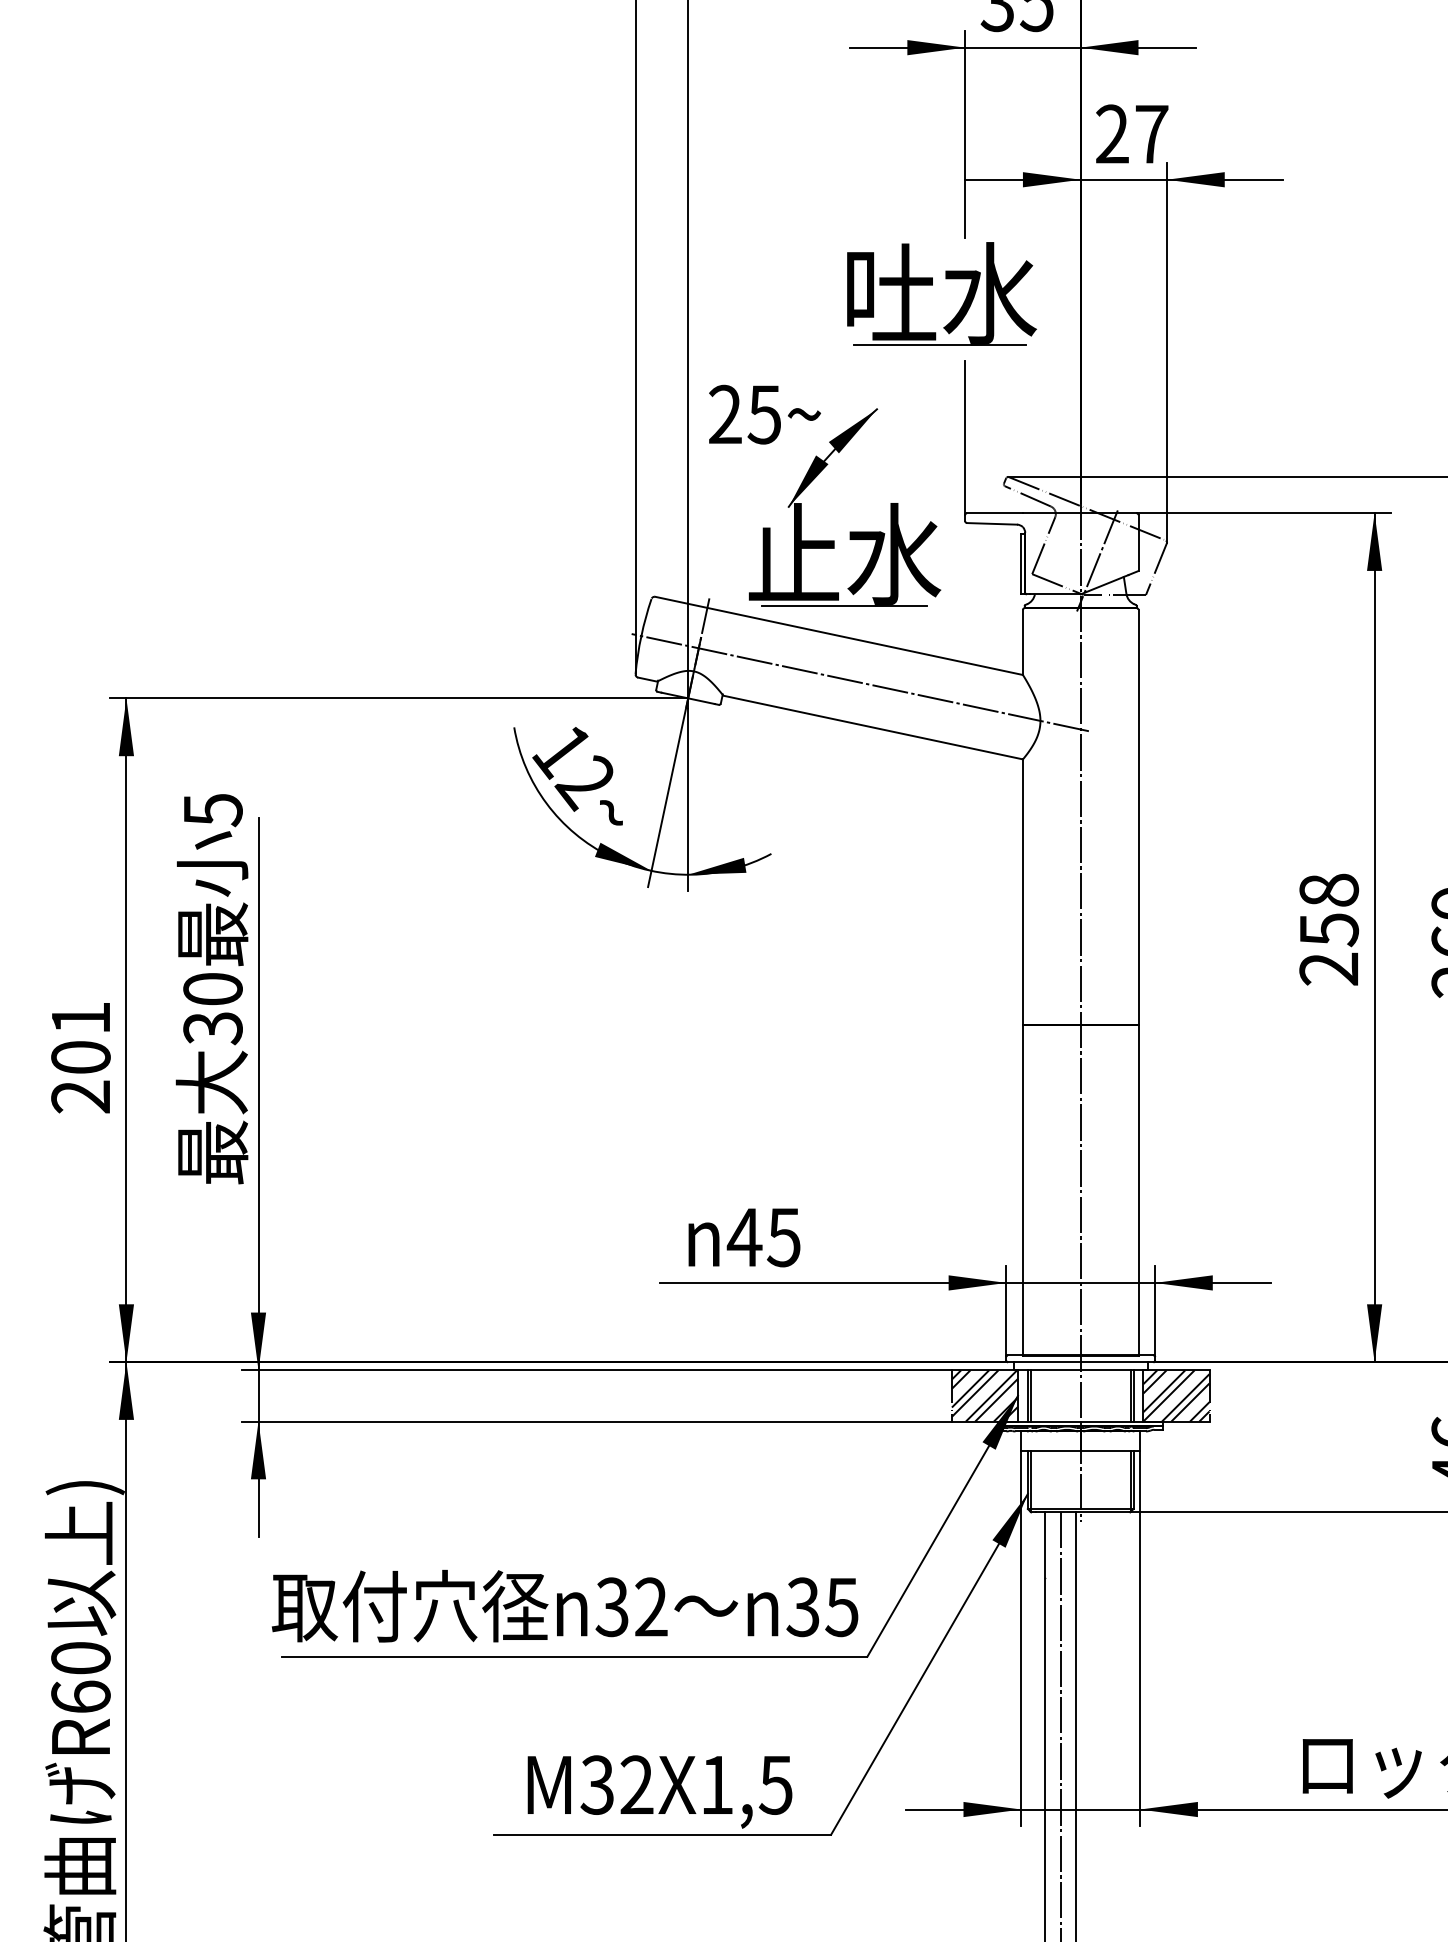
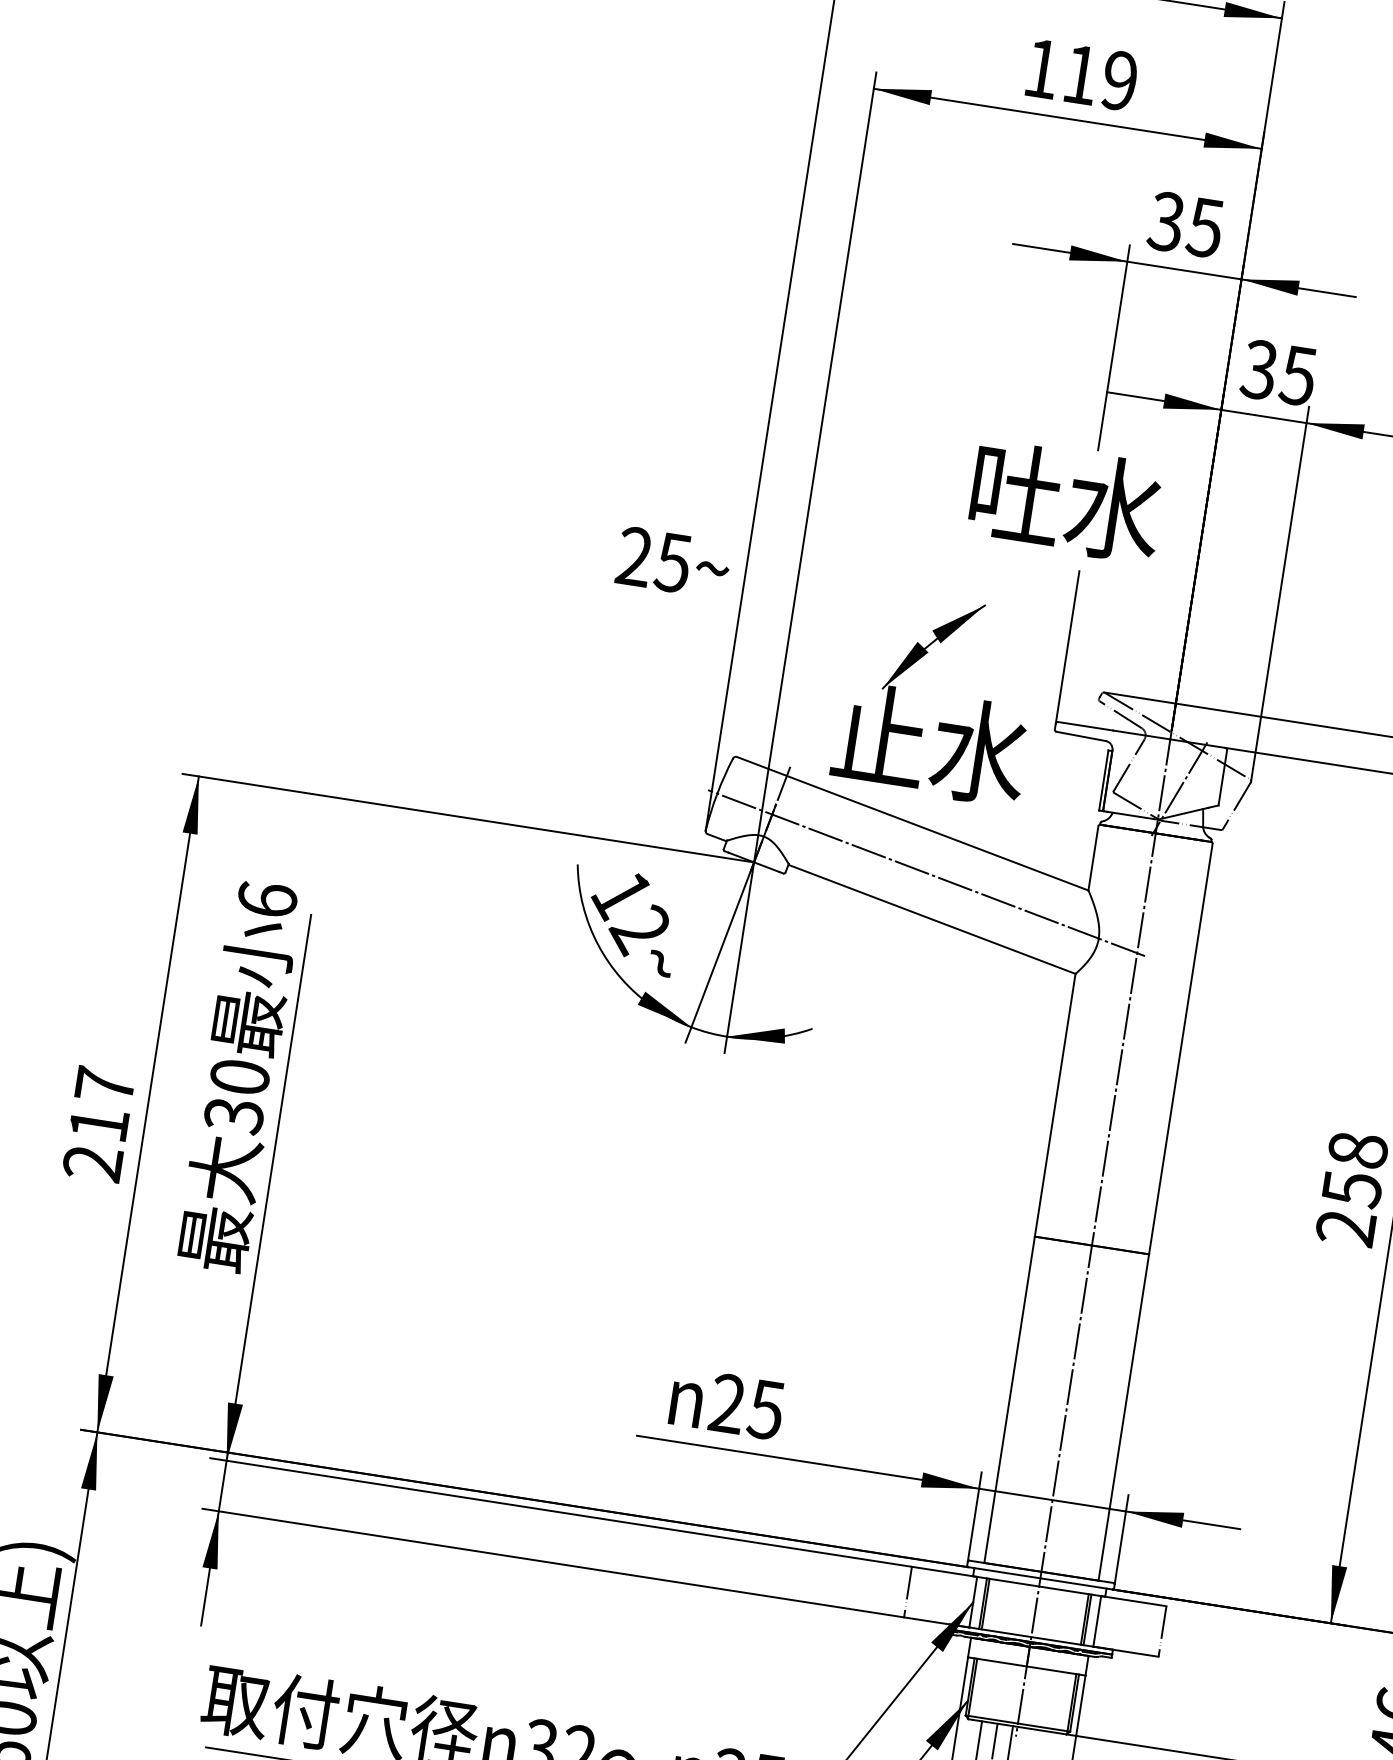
text: (1131, 134) -> (1278, 372), 27 -> 35
line: (939, 344) -> (1056, 551), removed
text: (764, 414) -> (673, 562), moved
line: (843, 605) -> (921, 794), removed
text: (212, 810) -> (266, 900), 5 -> 6
text: (80, 1037) -> (101, 1104), 201 -> 217
text: (744, 1236) -> (727, 1402), 45 -> 25
hatch: (984, 1395) -> (940, 1596), removed
hatch: (1176, 1395) -> (1129, 1626), removed

